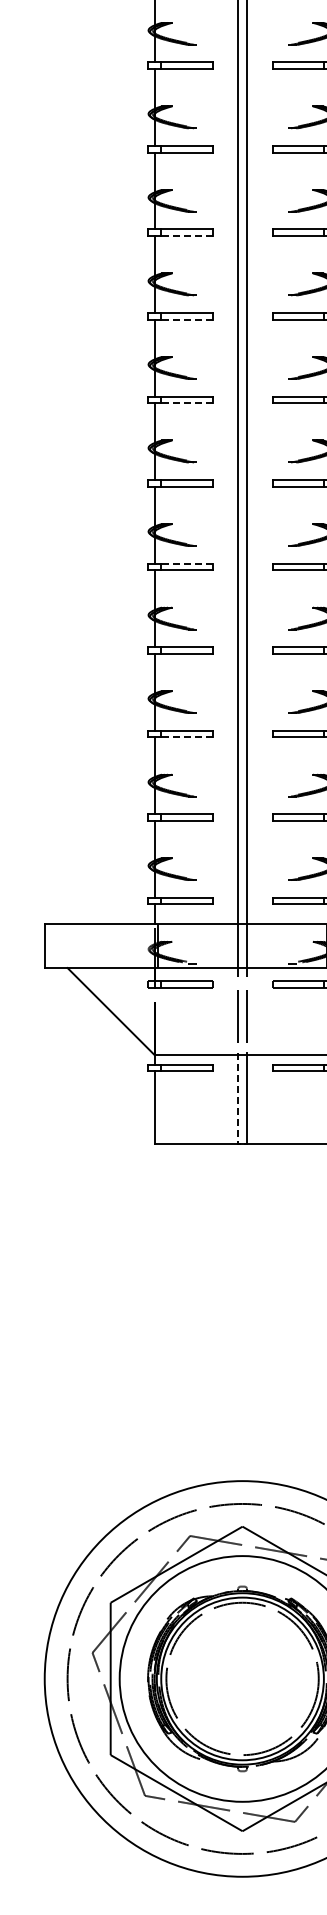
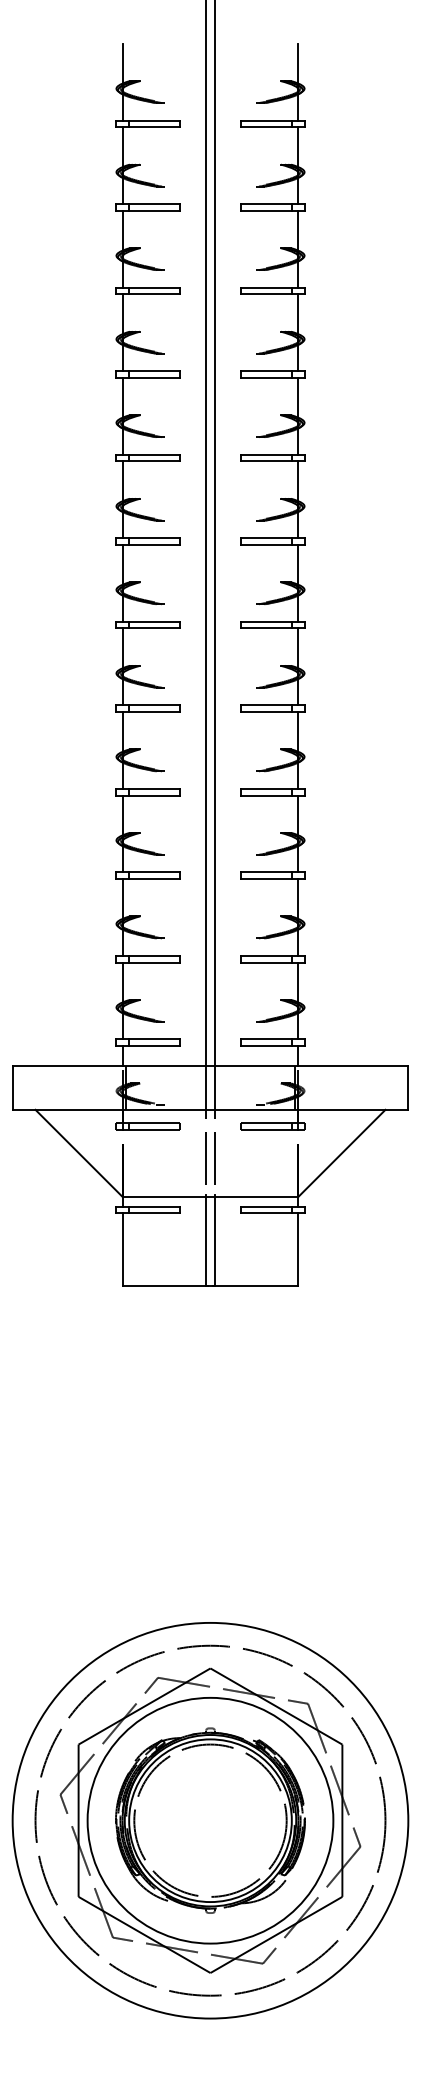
line: (186, 235) -> (154, 377), dashed -> solid
line: (186, 319) -> (154, 461), dashed -> solid
line: (186, 402) -> (154, 544), dashed -> solid
line: (186, 563) -> (154, 705), dashed -> solid
line: (186, 737) -> (154, 879), dashed -> solid
line: (238, 1098) -> (206, 1240), dashed -> solid

